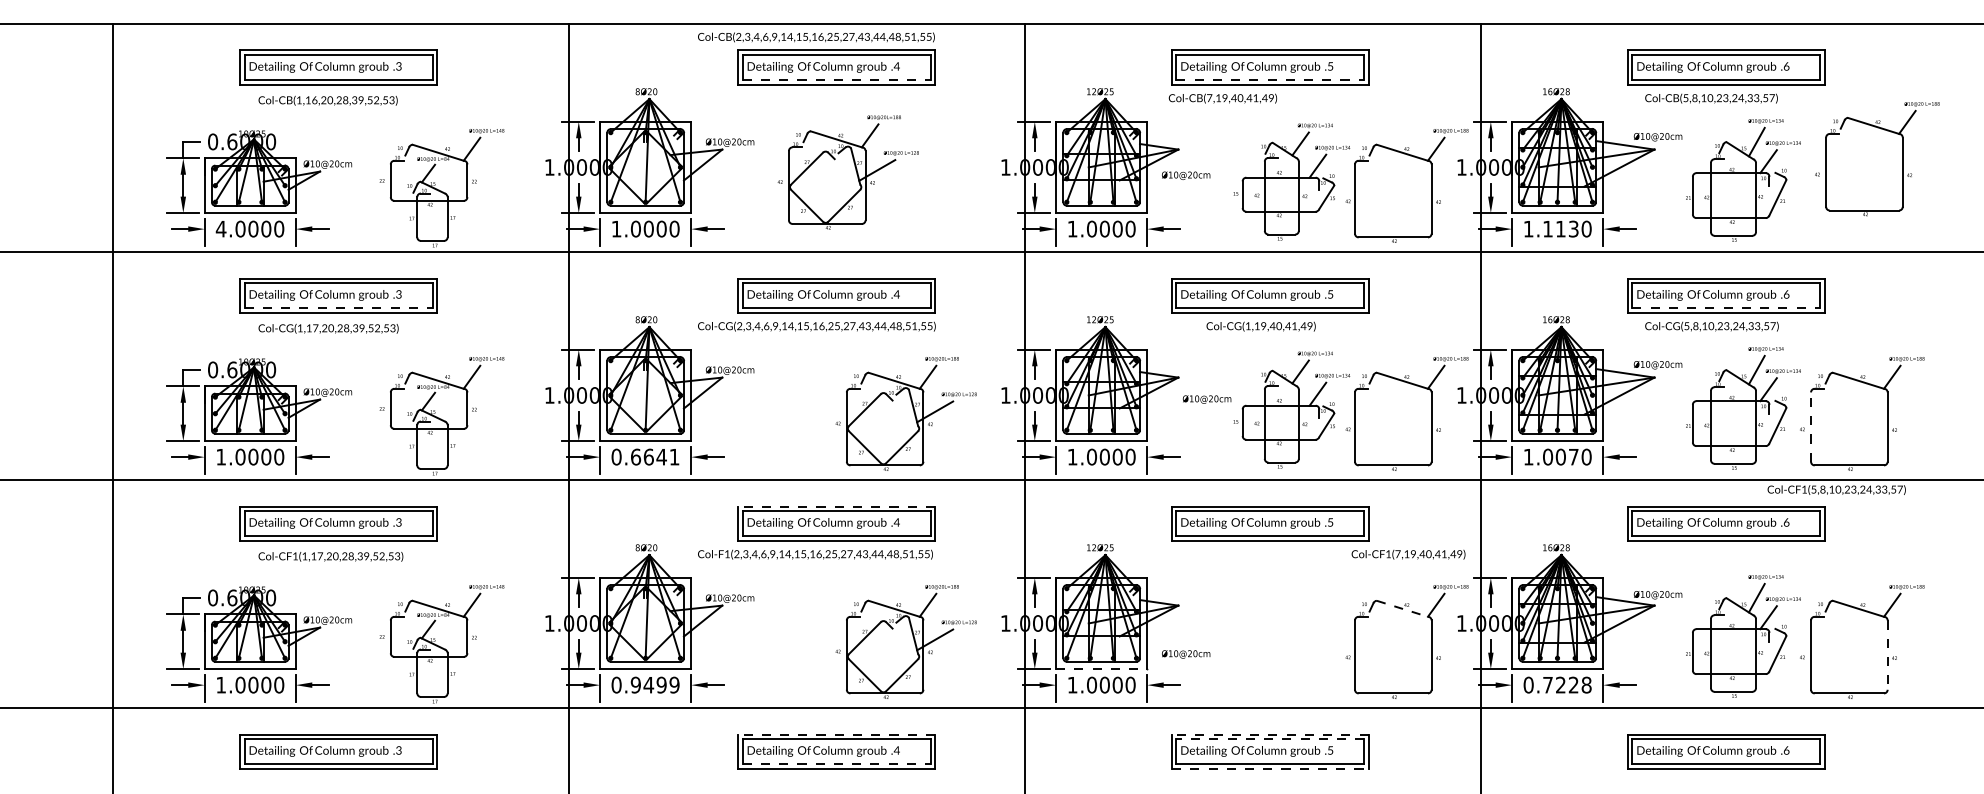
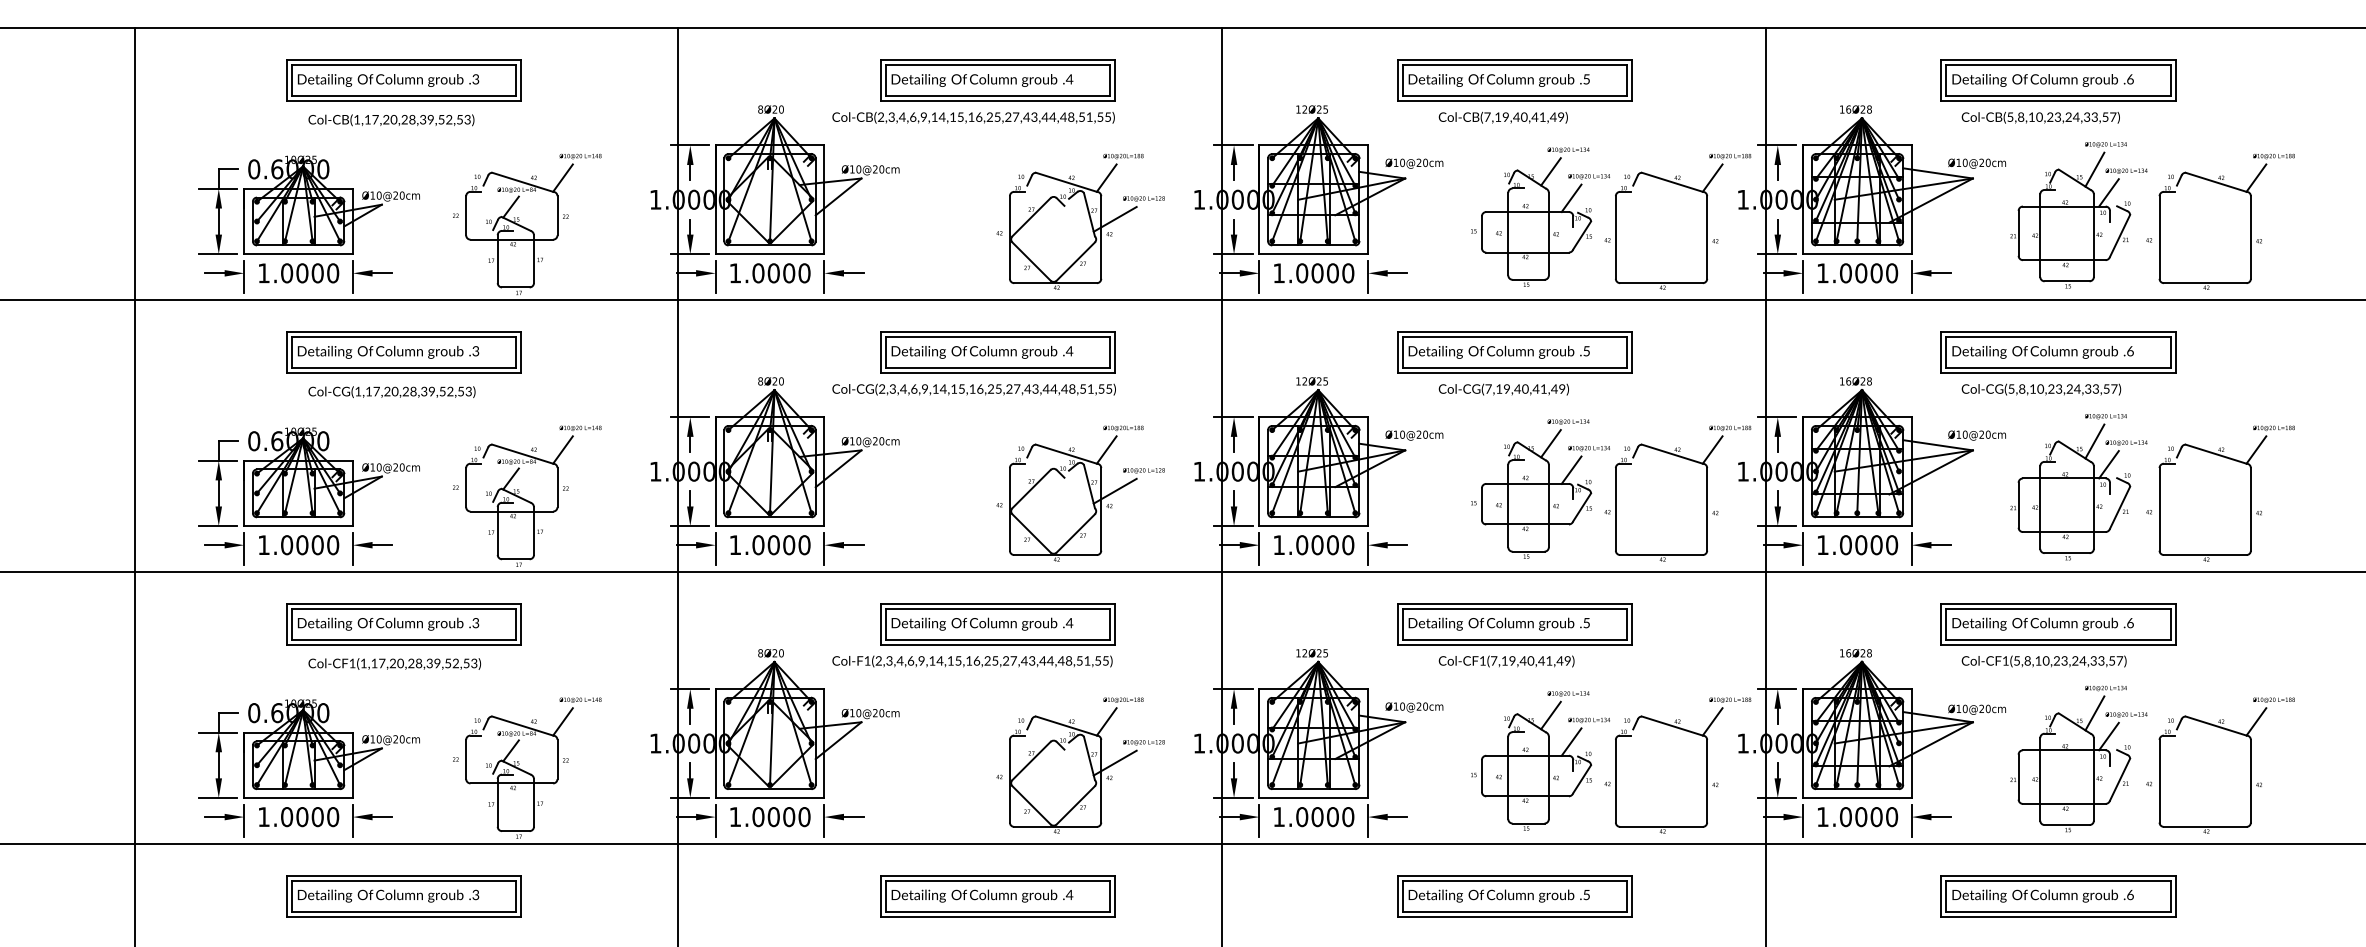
text: (816, 37) -> (973, 117), moved
line: (837, 80) -> (998, 96), dashed -> solid
line: (1270, 80) -> (1515, 96), dashed -> solid
text: (1222, 98) -> (1502, 117), moved
text: (314, 100) -> (375, 119), Col-CB(1,16,20,28,39,52,53) -> Col-CB(1,17,20,28,39,52,53)
part: (1902, 158) -> (2250, 221), moved
part: (855, 170) -> (1089, 219), moved
text: (1186, 175) -> (1414, 163), moved
text: (220, 229) -> (263, 273), 4.0000 -> 1.0000
text: (1561, 229) -> (1861, 273), 1.1130 -> 1.0000
line: (339, 308) -> (404, 367), dashed -> solid
line: (1727, 308) -> (2059, 367), dashed -> solid
text: (1248, 325) -> (1488, 388), Col-CG(1,19,40,41,49) -> Col-CG(7,19,40,41,49)
text: (1207, 399) -> (1414, 435), moved
line: (1810, 426) -> (2159, 508), dashed -> solid
text: (645, 457) -> (769, 545), 0.6641 -> 1.0000
text: (1573, 457) -> (1876, 545), 1.0070 -> 1.0000
text: (1836, 490) -> (2043, 661), moved
line: (836, 506) -> (997, 604), dashed -> solid
text: (1408, 554) -> (1506, 661), moved
line: (1402, 609) -> (1672, 726), dashed -> solid
part: (1291, 637) -> (1540, 760), added
text: (1186, 654) -> (1414, 707), moved
line: (1887, 655) -> (2250, 781), dashed -> solid
line: (1102, 668) -> (1314, 797), dashed -> solid
text: (645, 685) -> (769, 817), 0.9499 -> 1.0000
text: (1557, 685) -> (1857, 817), 0.7228 -> 1.0000
line: (836, 734) -> (997, 875), dashed -> solid
line: (1270, 734) -> (1514, 875), dashed -> solid
line: (1270, 739) -> (1514, 881), dashed -> solid
line: (837, 764) -> (998, 911), dashed -> solid
line: (1270, 768) -> (1515, 916), dashed -> solid

